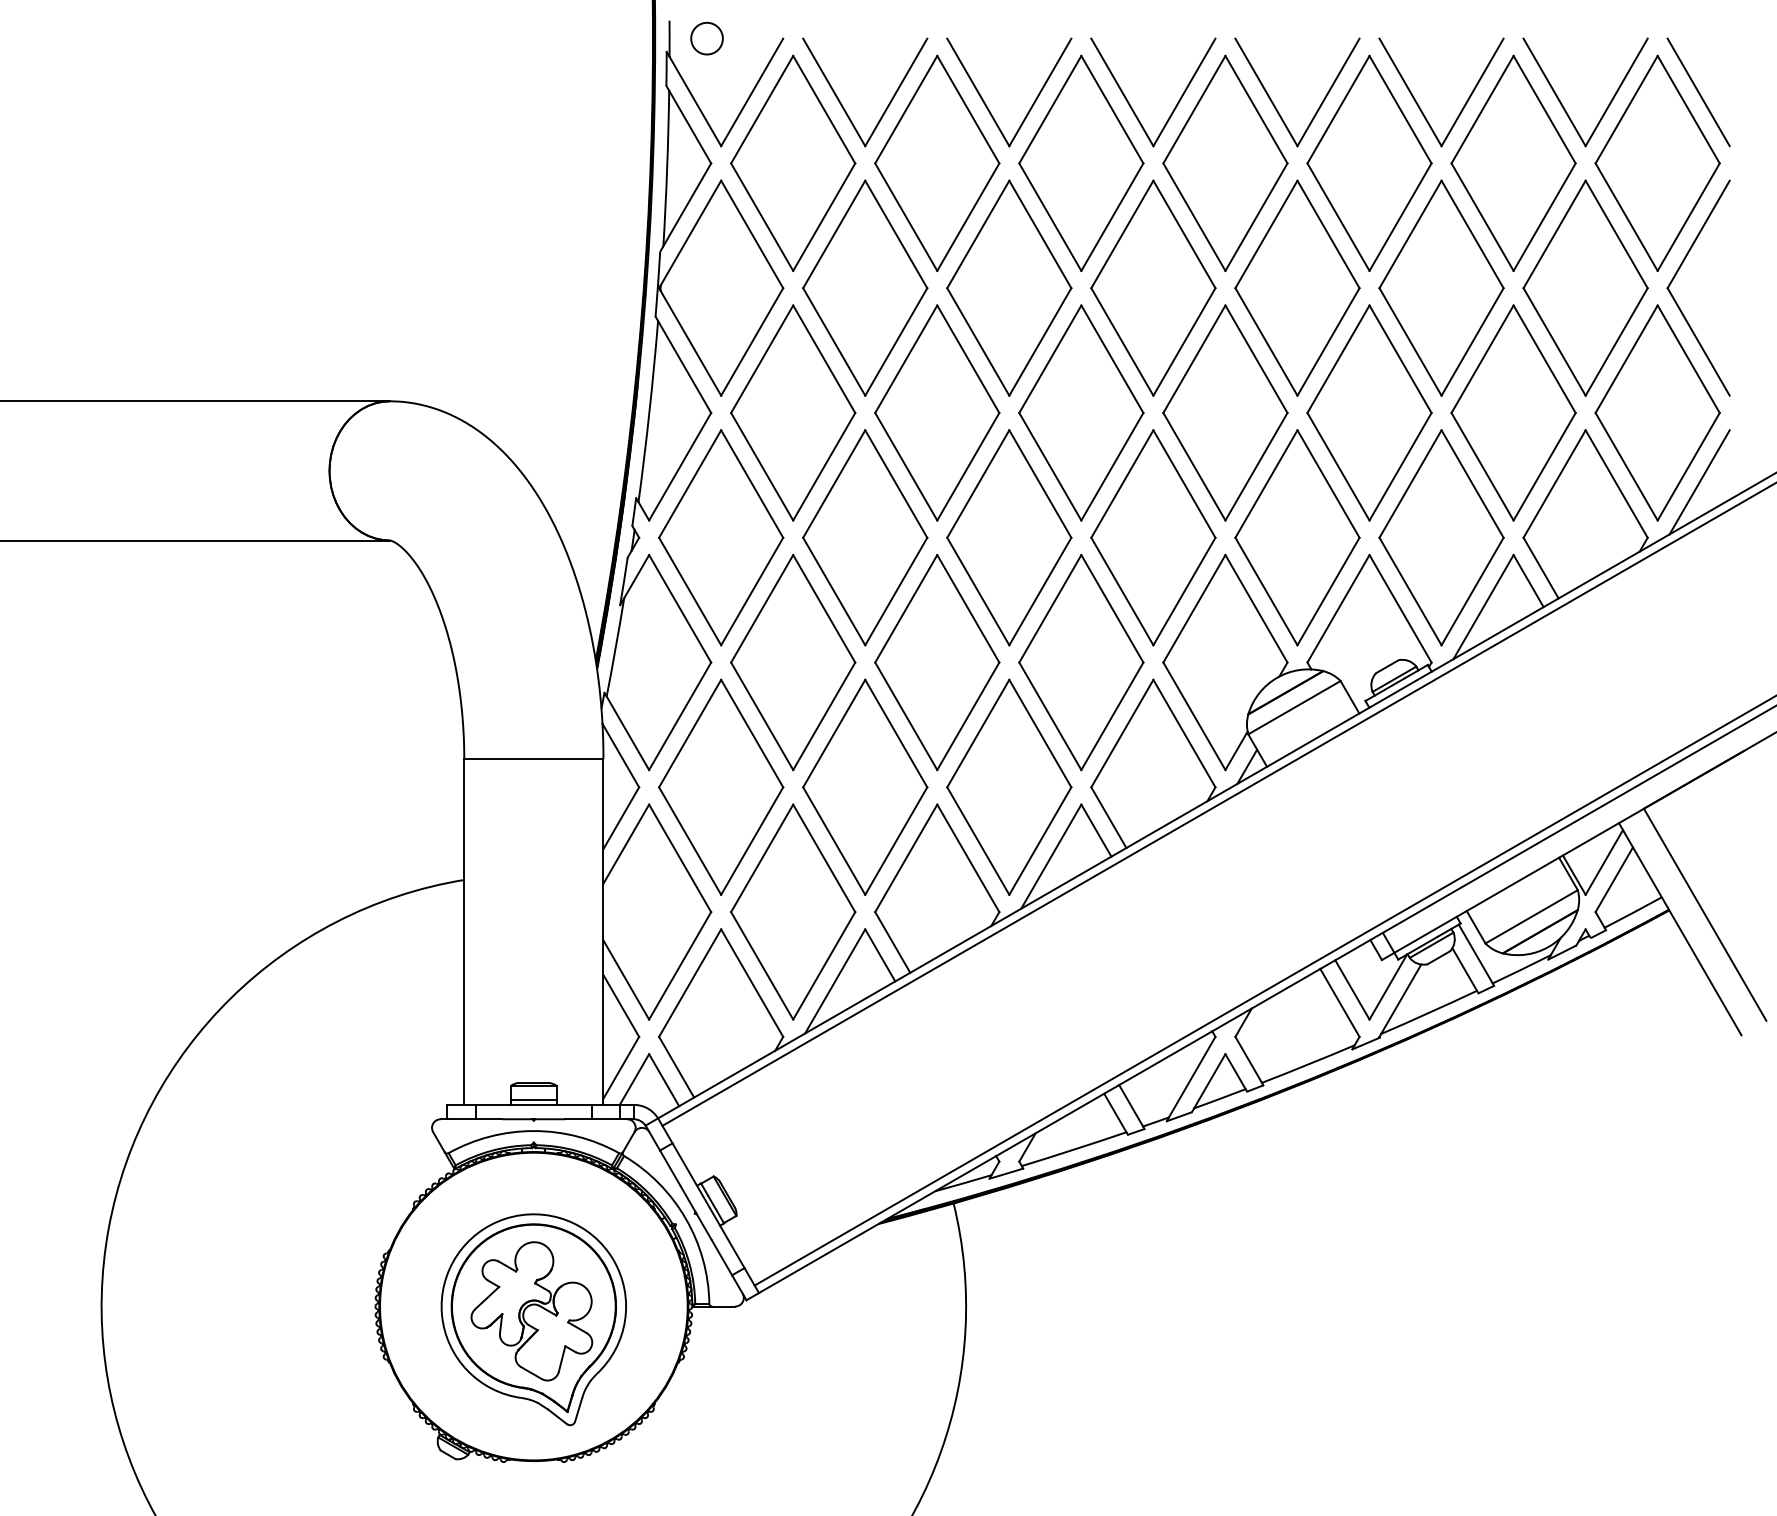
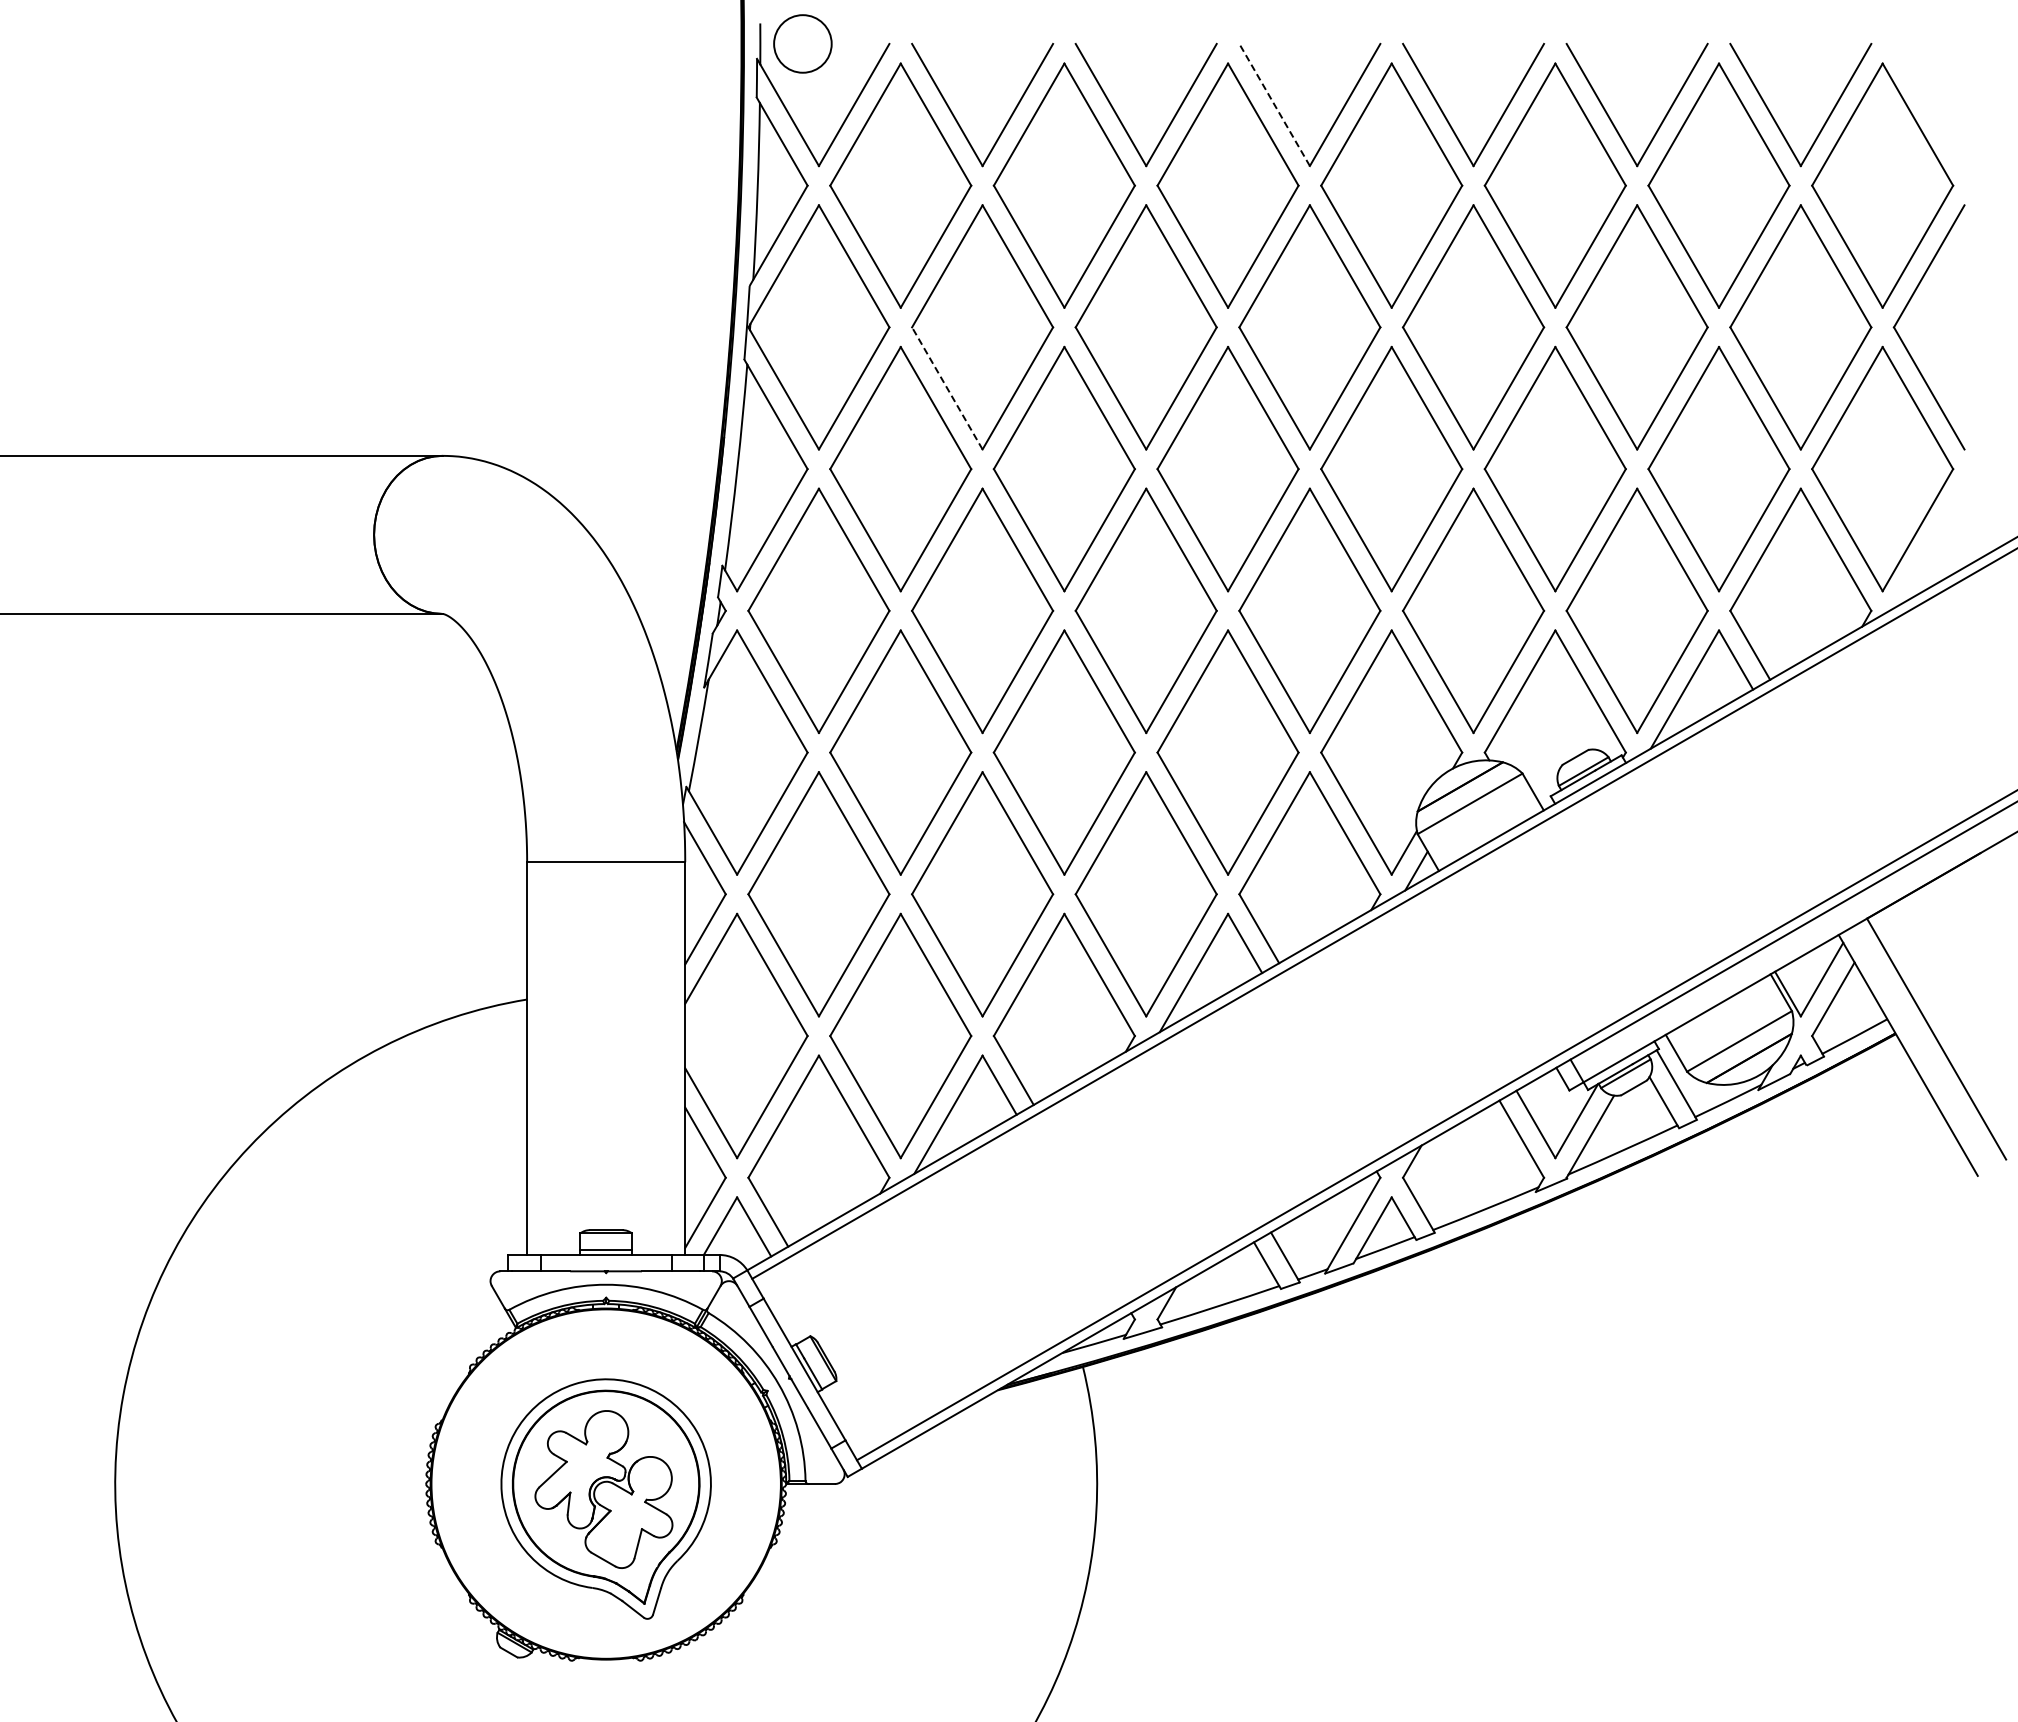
circle: (706, 38) -> (802, 43), size x1.6
line: (1122, 91) -> (1274, 104), solid -> dashed
line: (1698, 91) -> (1929, 104), removed
line: (834, 342) -> (947, 388), solid -> dashed
line: (1699, 481) -> (1930, 547), removed

